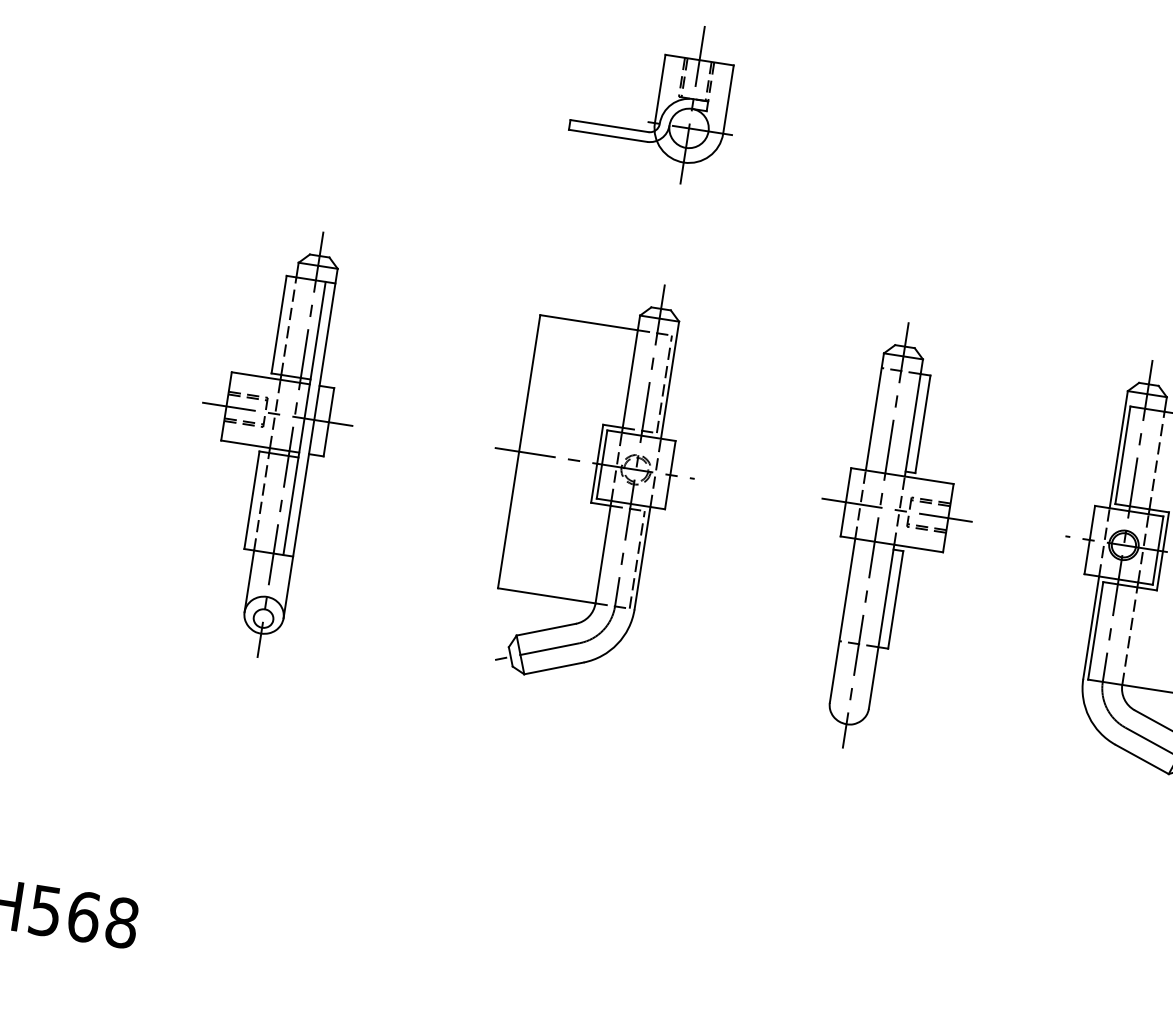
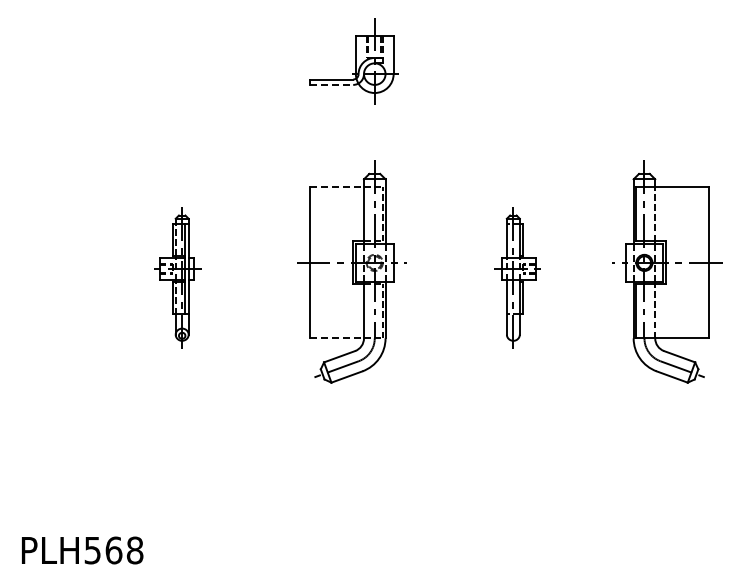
line: (607, 135) -> (331, 84), solid -> dashed
line: (589, 323) -> (337, 187), solid -> dashed
part: (273, 440) -> (176, 277), size x0.6
part: (892, 536) -> (518, 277), size x0.6
line: (547, 596) -> (337, 338), solid -> dashed

